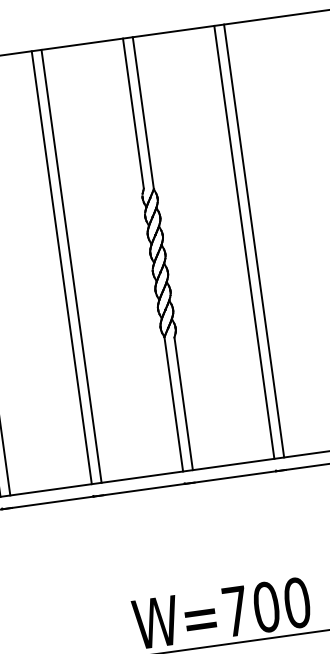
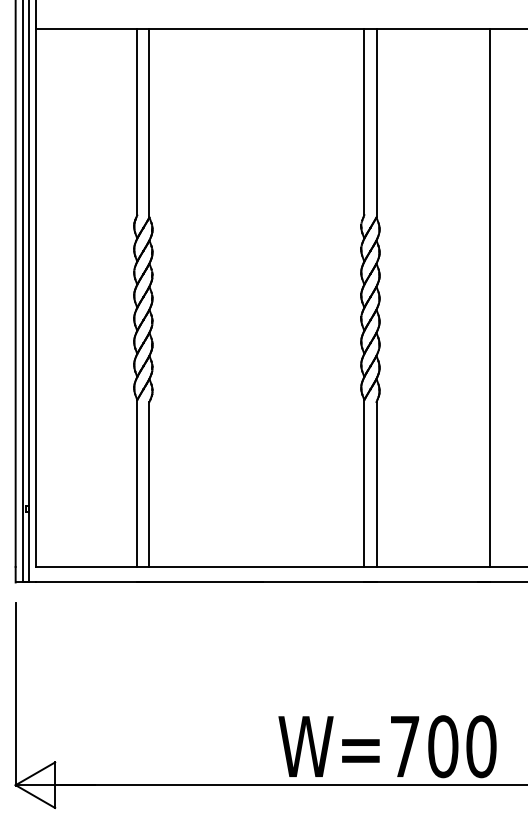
line: (244, 242) -> (477, 297), removed
line: (71, 266) -> (262, 297), removed
line: (61, 267) -> (250, 297), removed

